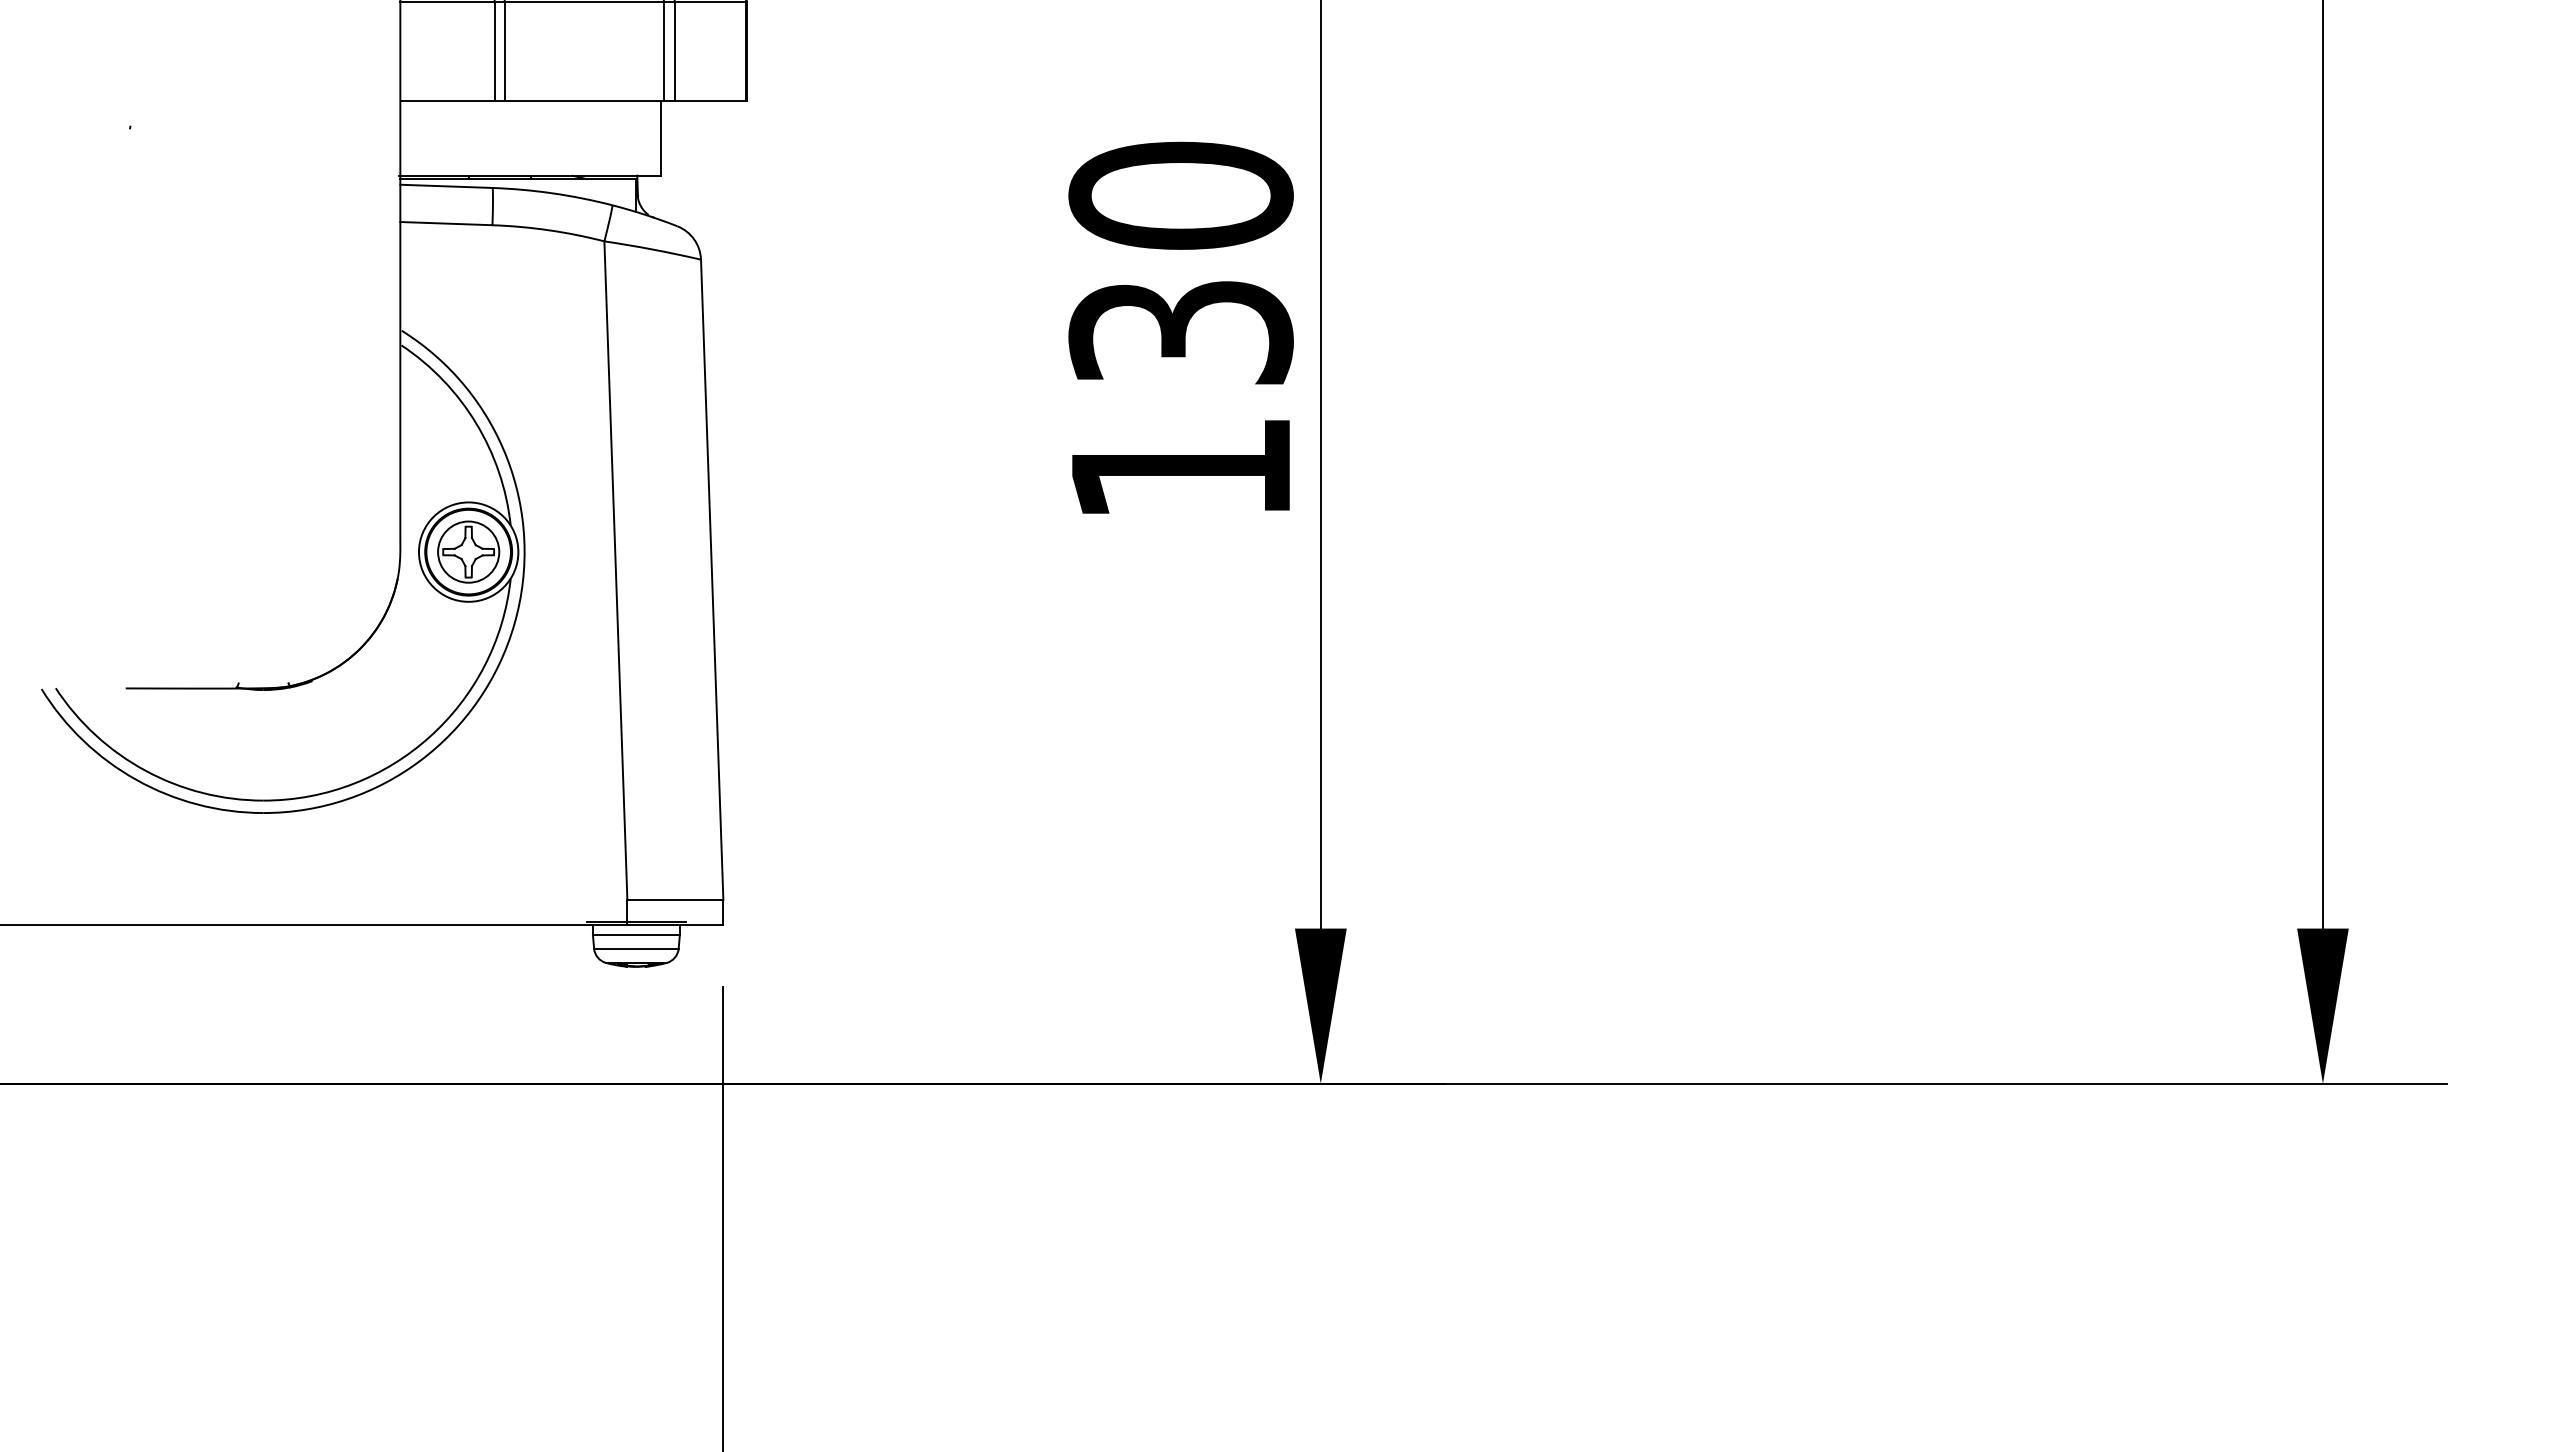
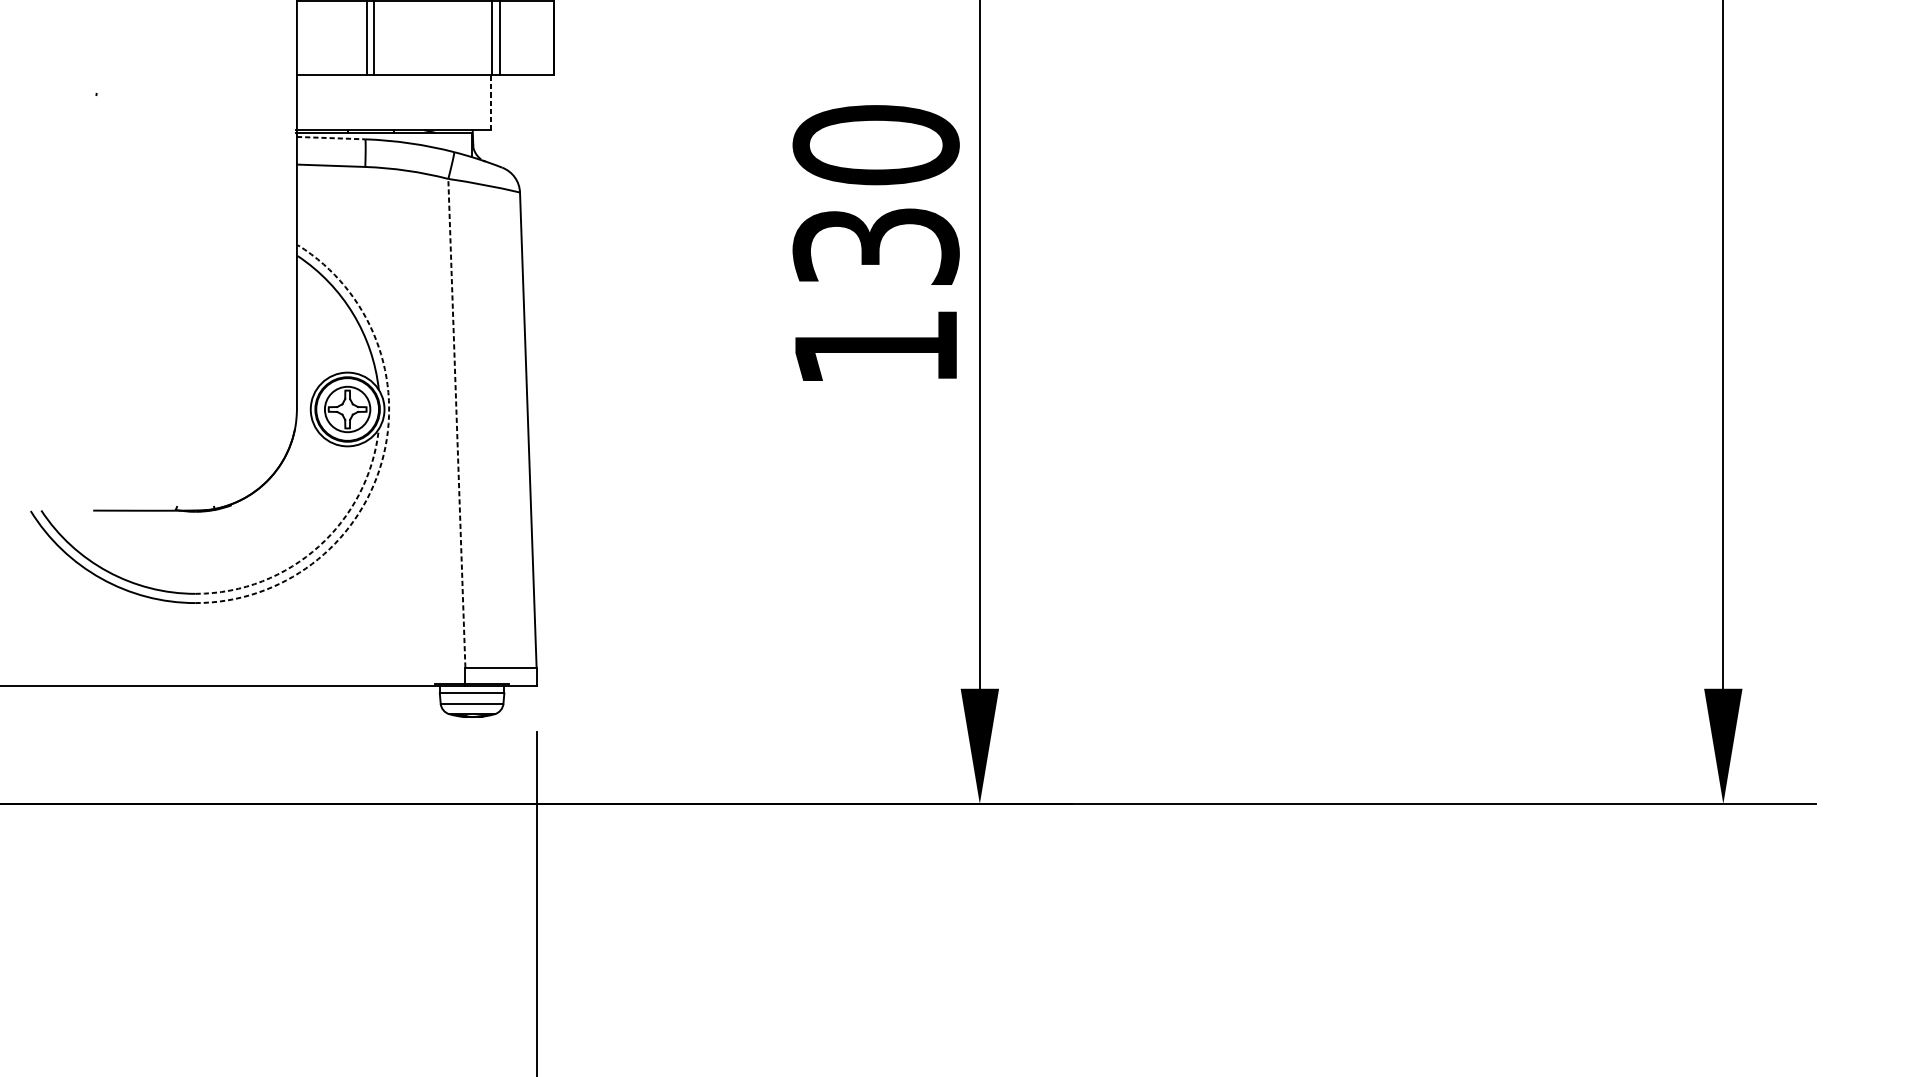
line: (661, 137) -> (490, 101), solid -> dashed
line: (446, 186) -> (331, 138), solid -> dashed
line: (615, 570) -> (456, 423), solid -> dashed
arc: (514, 623) -> (381, 462), solid -> dashed
arc: (429, 736) -> (318, 546), solid -> dashed

